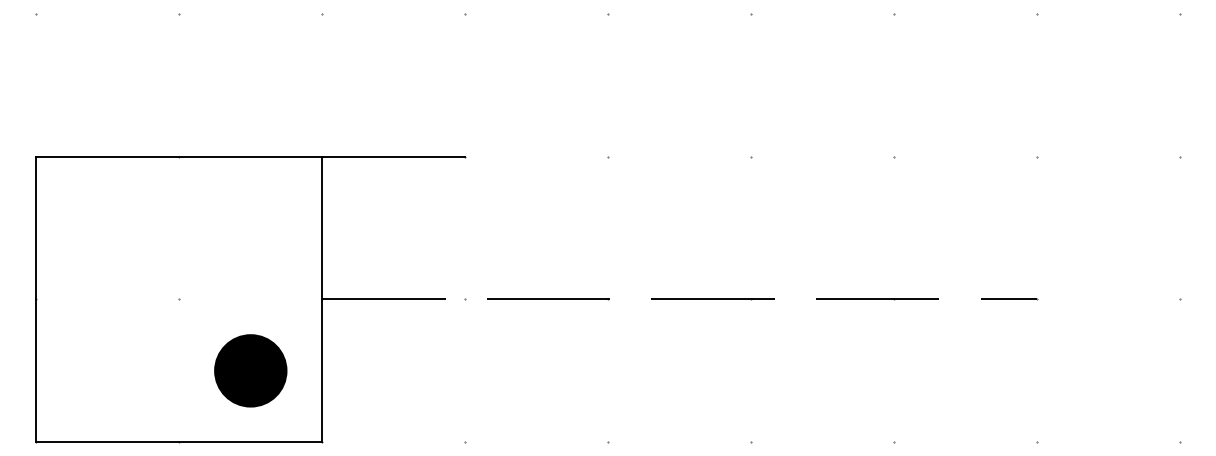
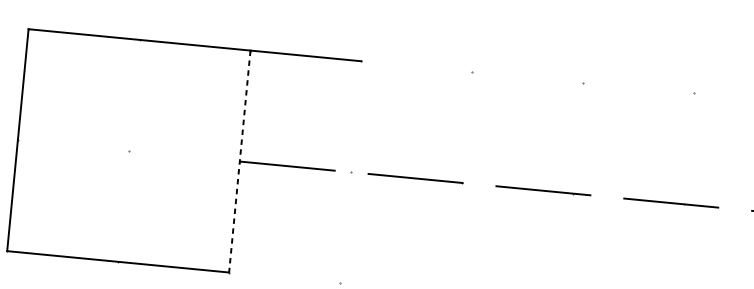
line: (322, 299) -> (240, 161), solid -> dashed
part: (250, 370) -> (178, 211), removed

